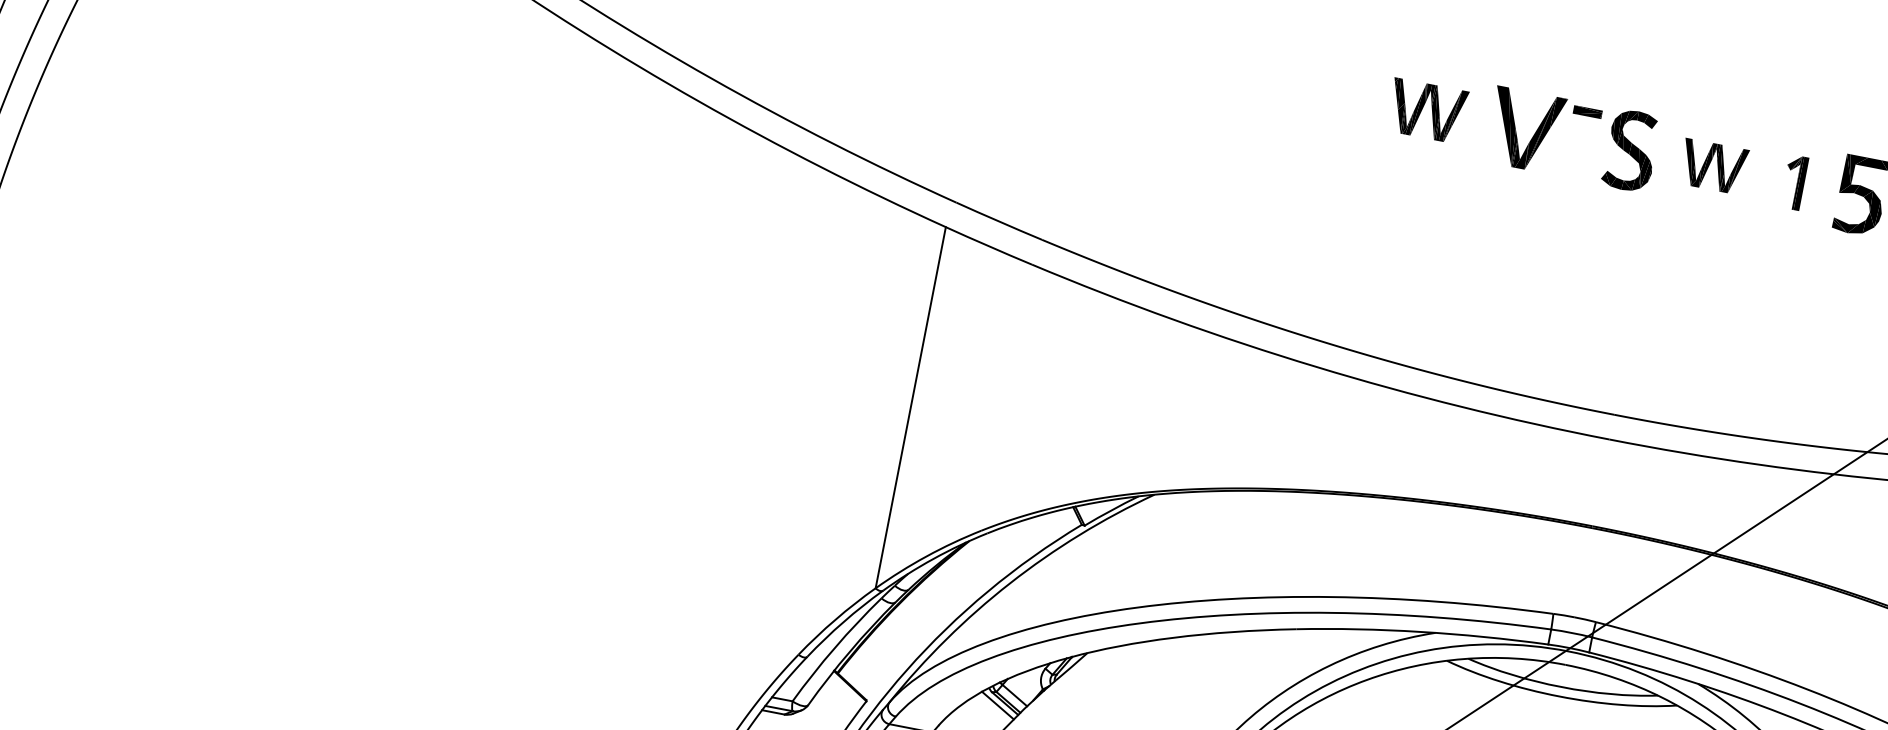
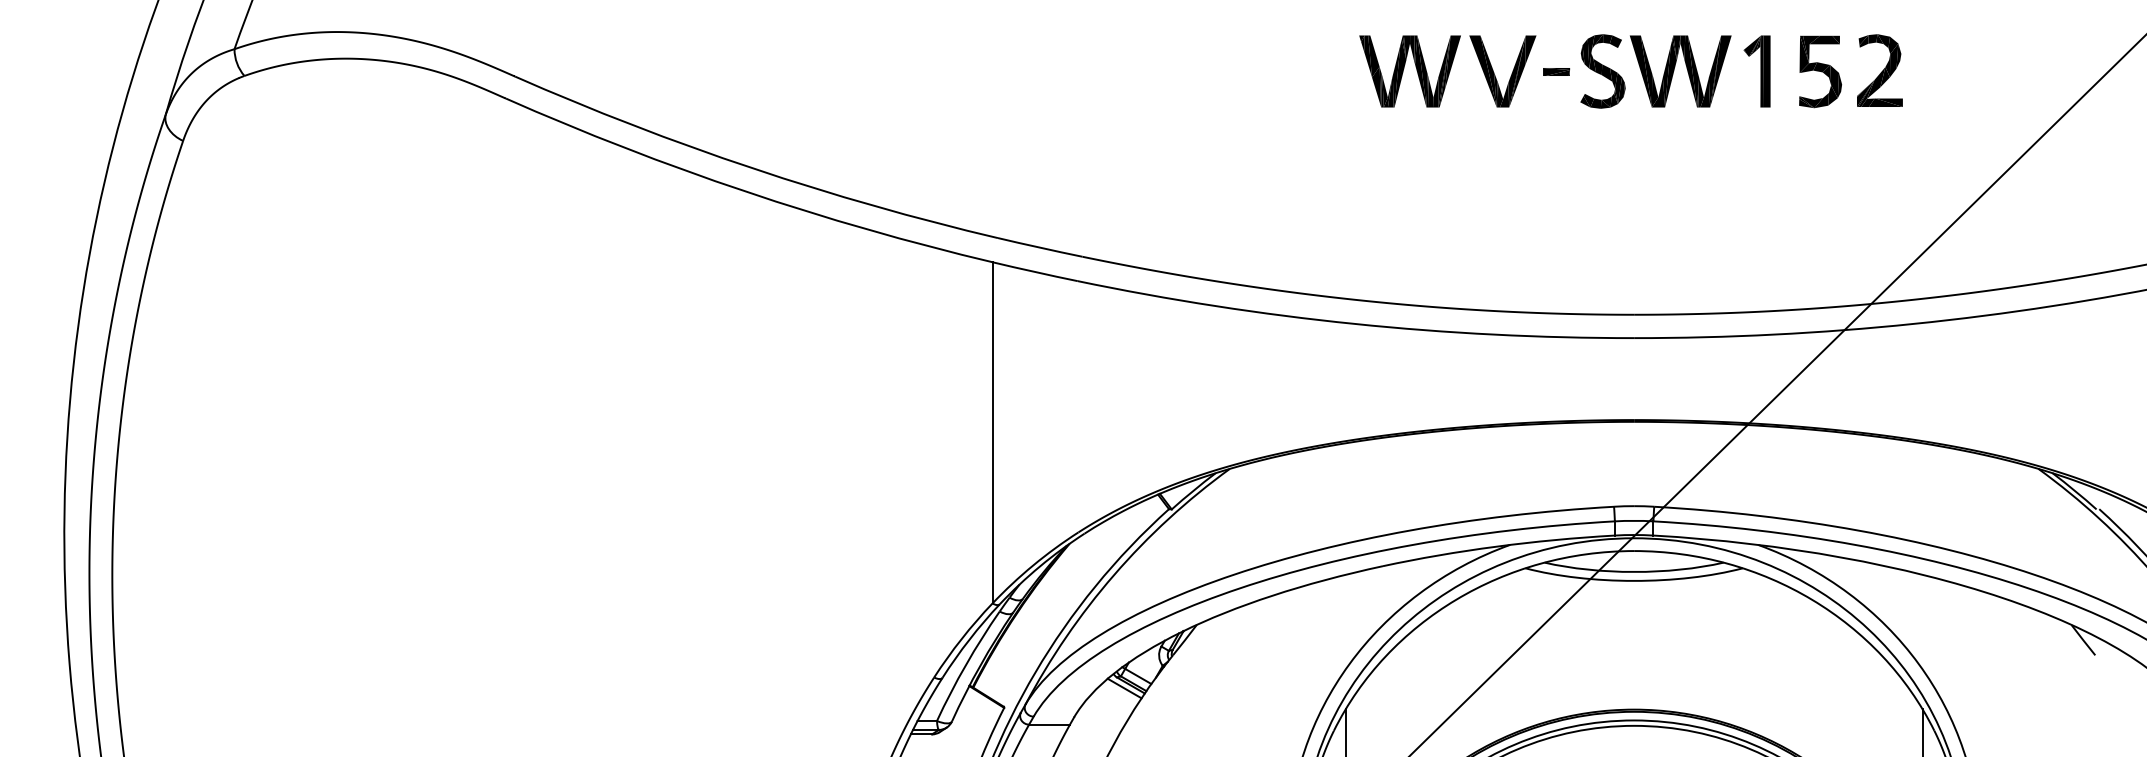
part: (1426, 111) -> (1409, 71), size x1.43
part: (1587, 111) -> (1556, 71), moved
part: (1713, 166) -> (1680, 71), size x1.67
part: (1793, 182) -> (1756, 71), size x1.43

